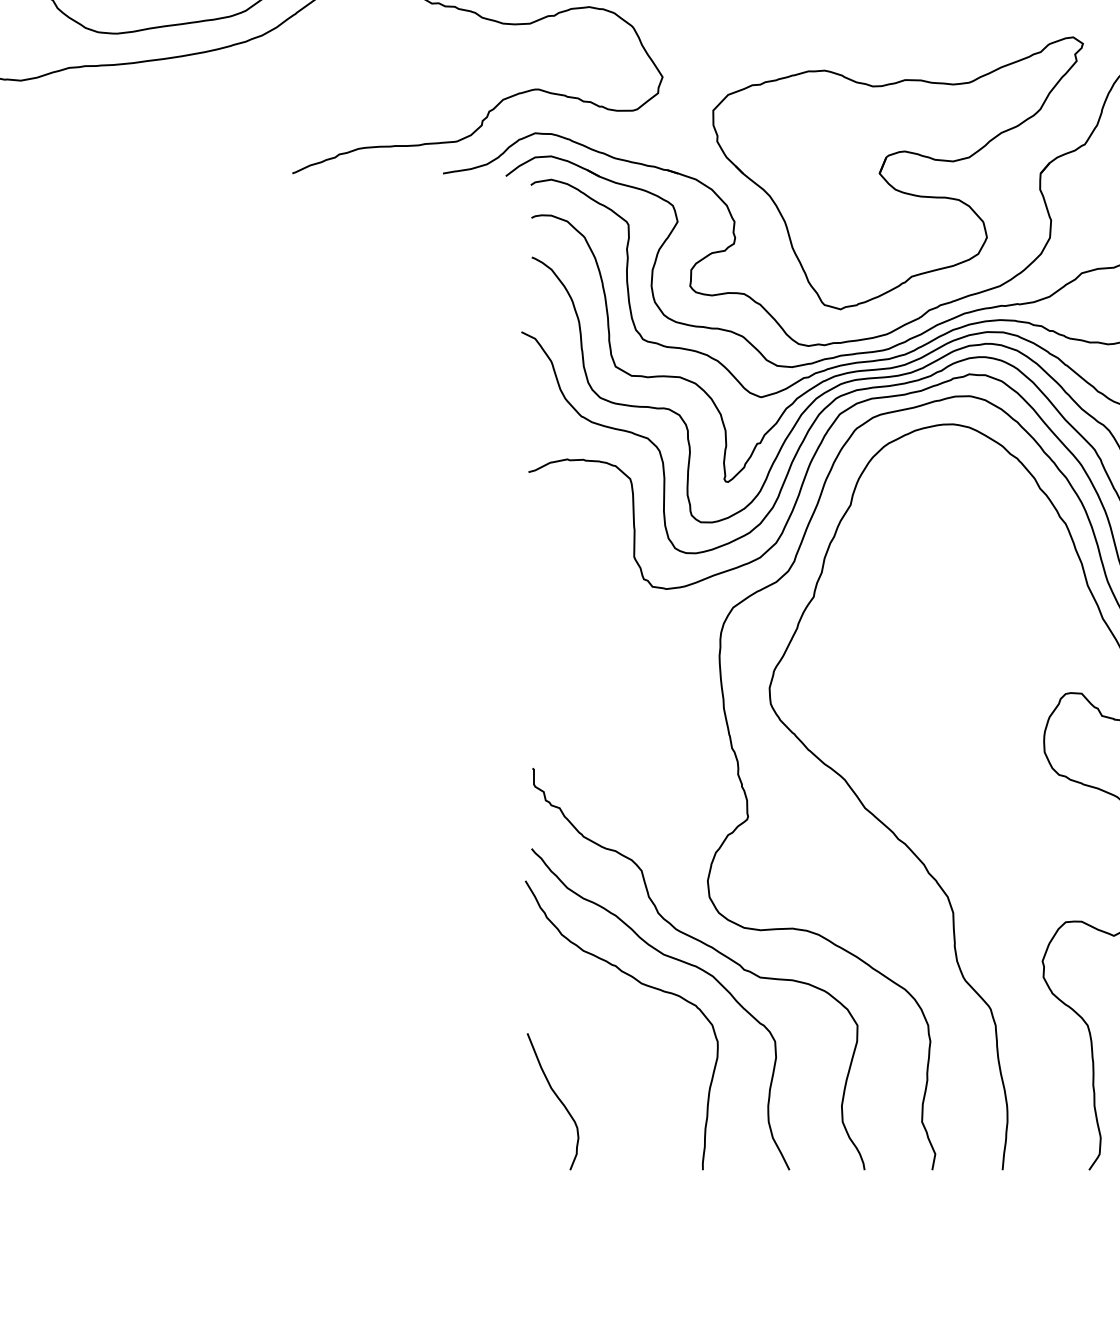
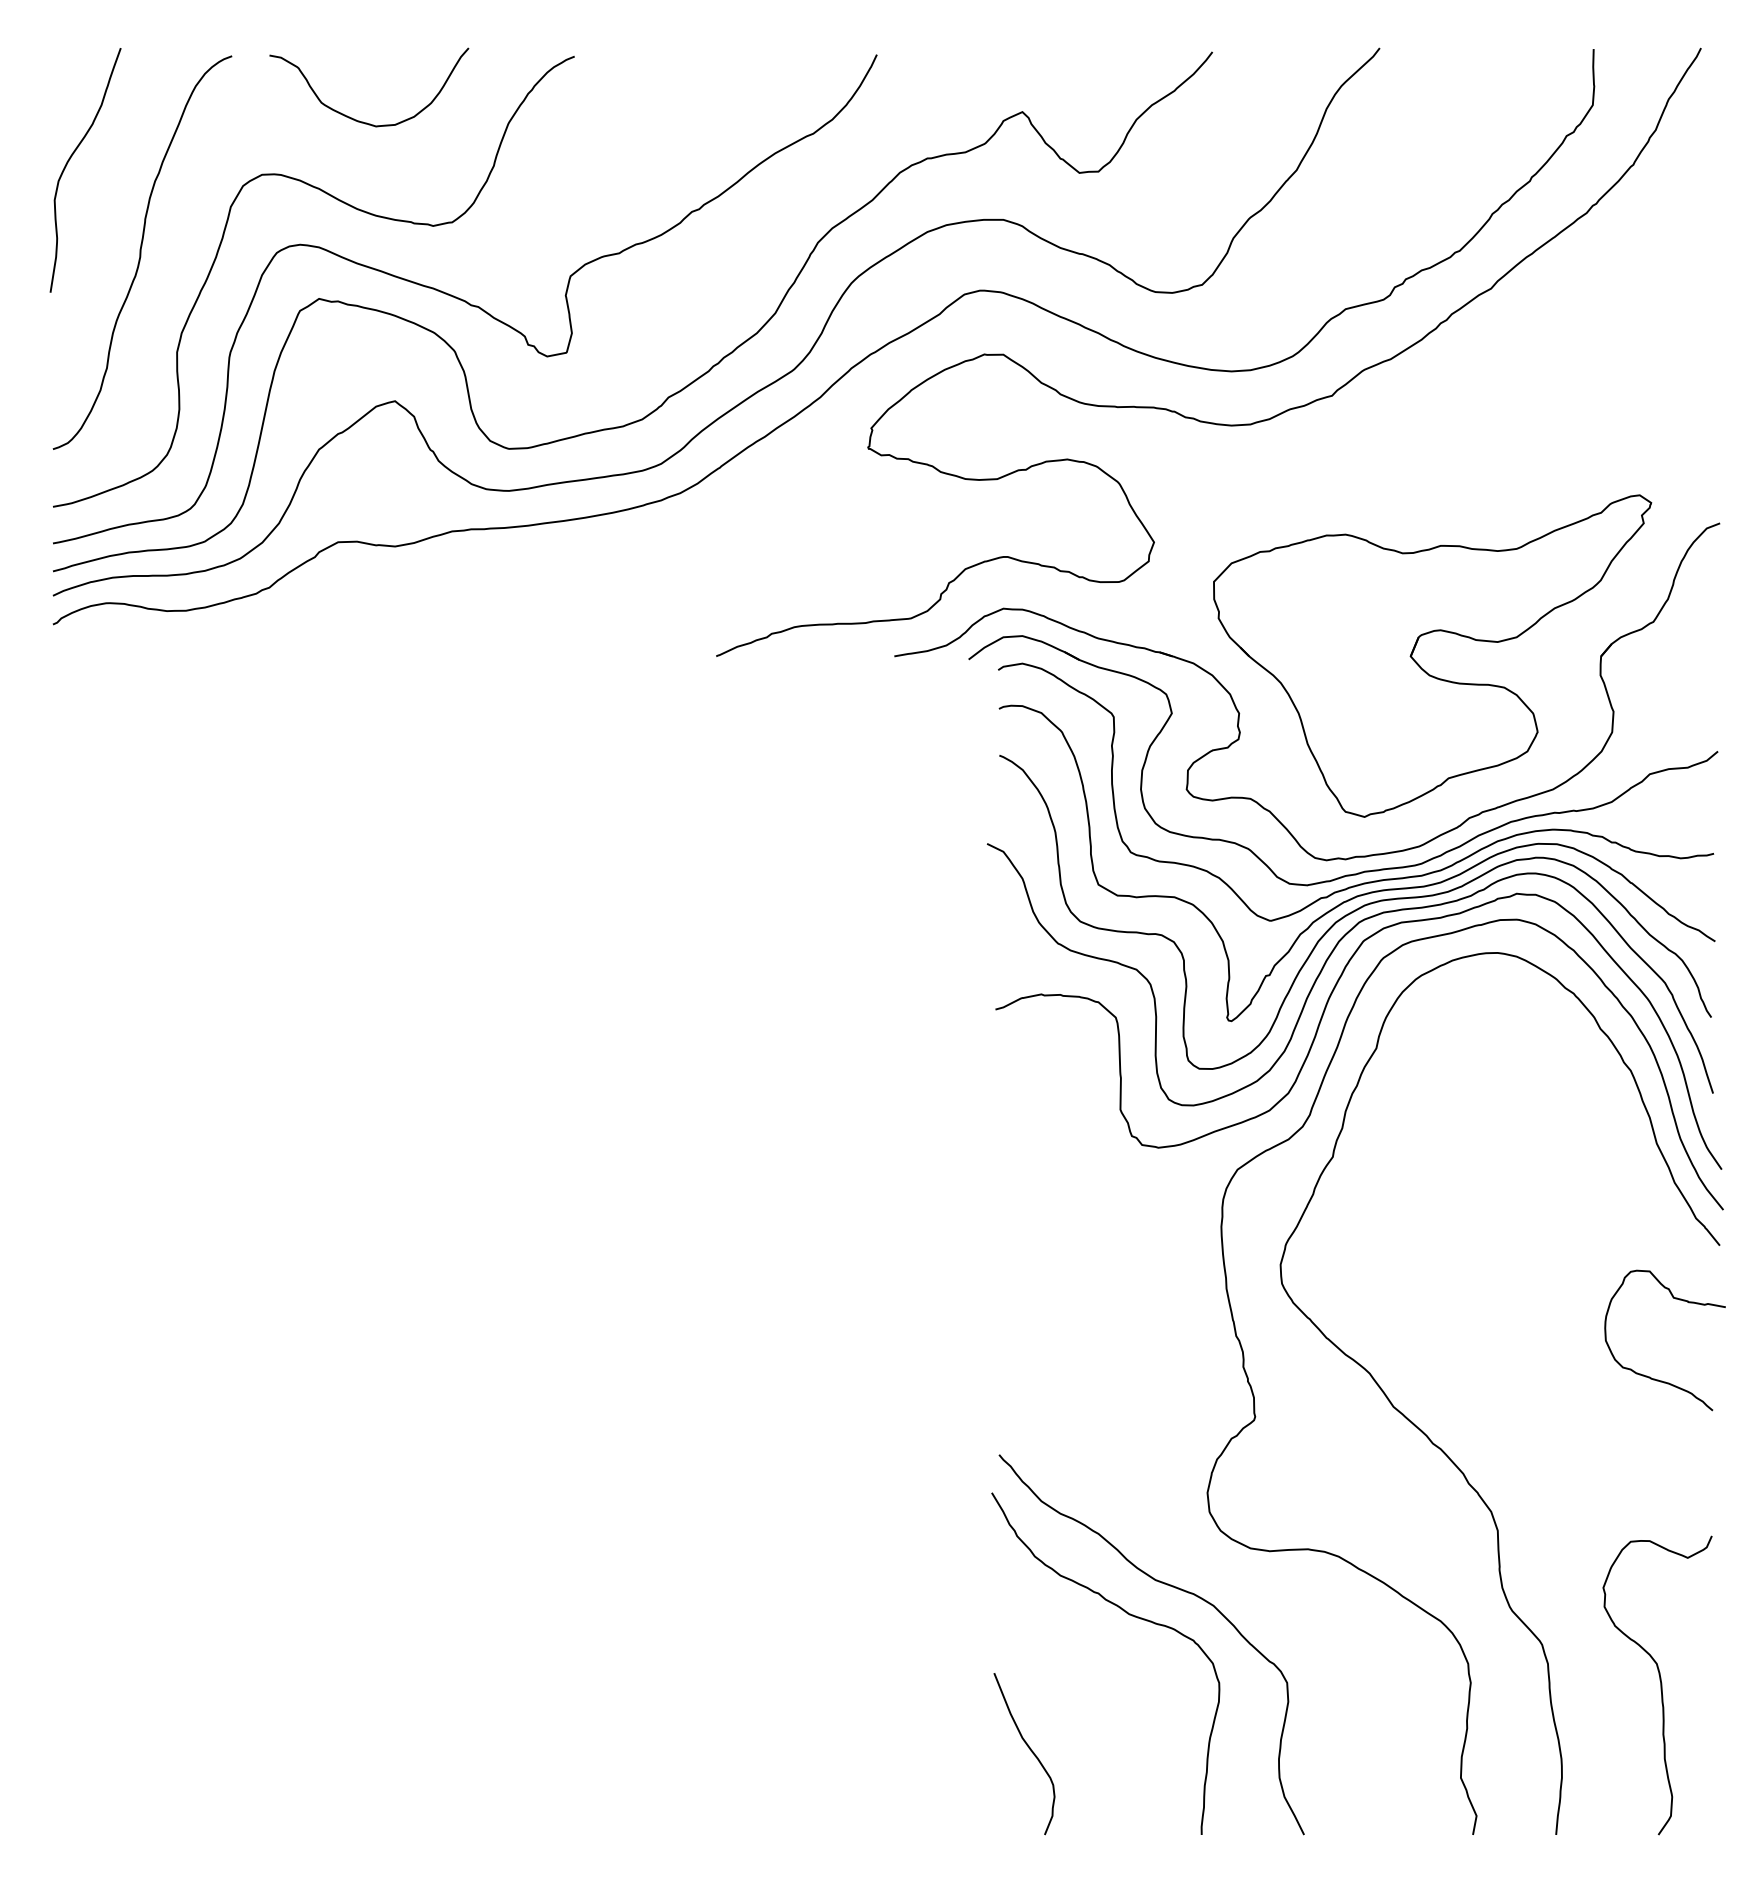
curve: (709, 947) -> (1209, 1571), removed

